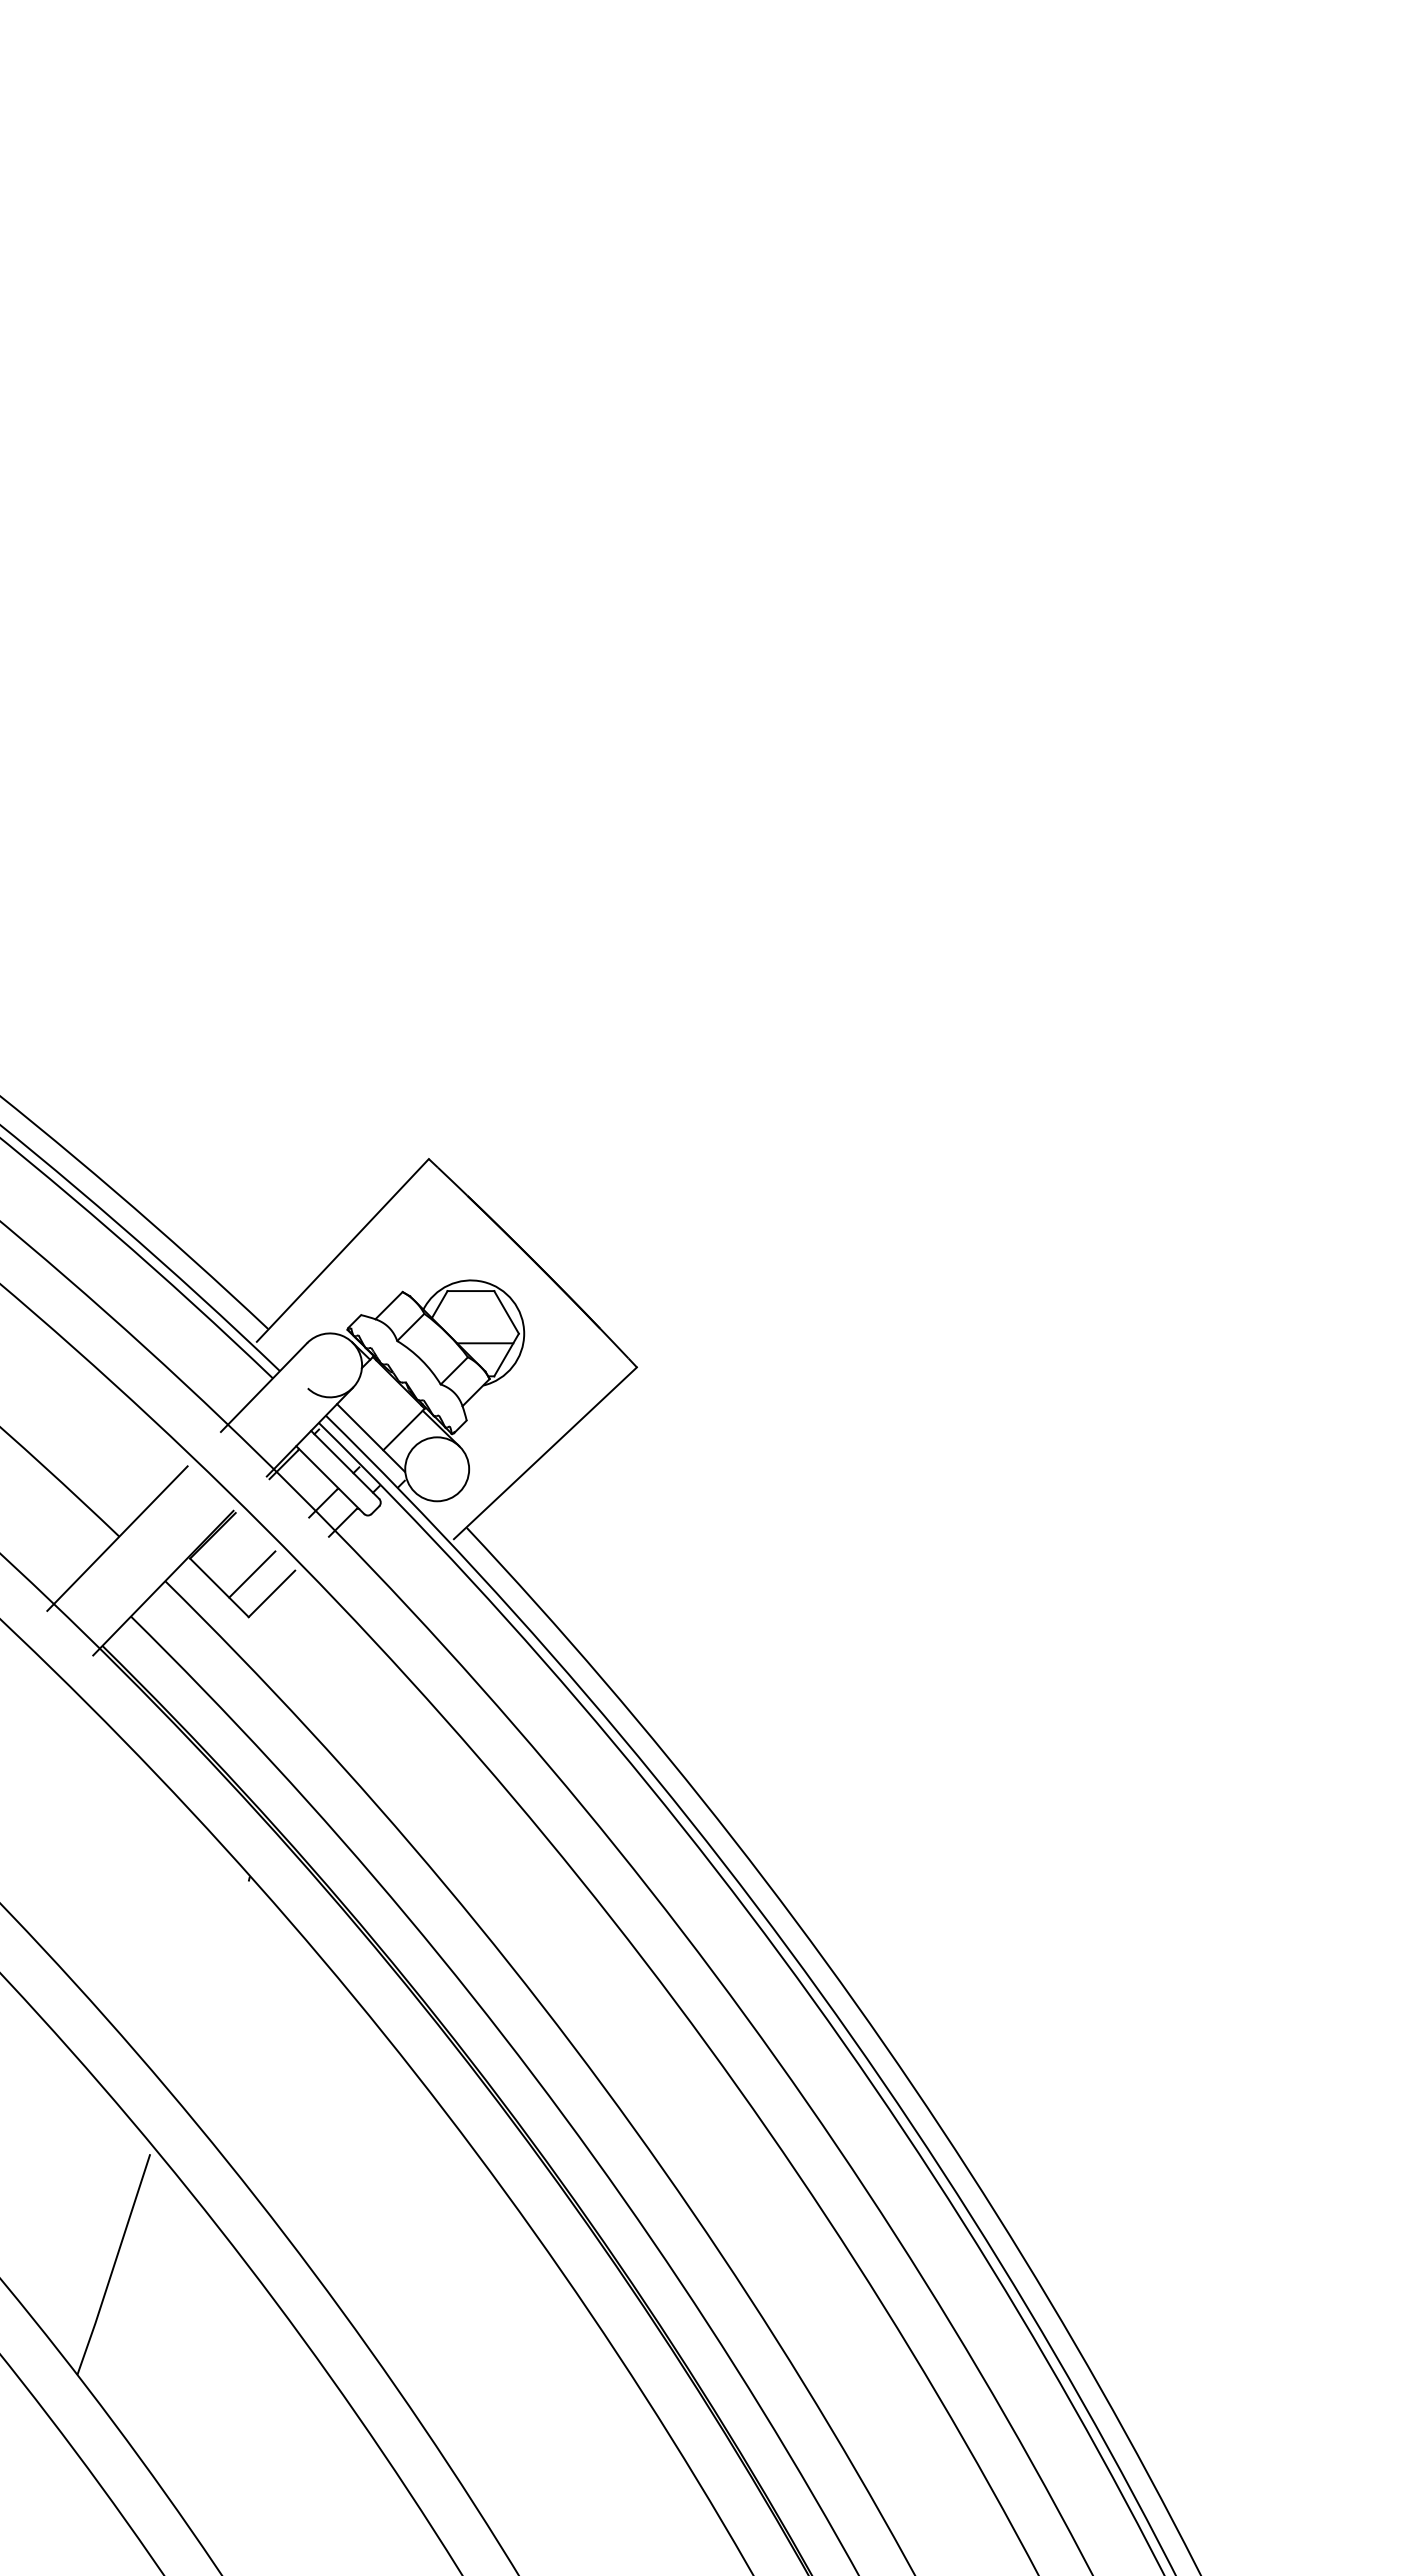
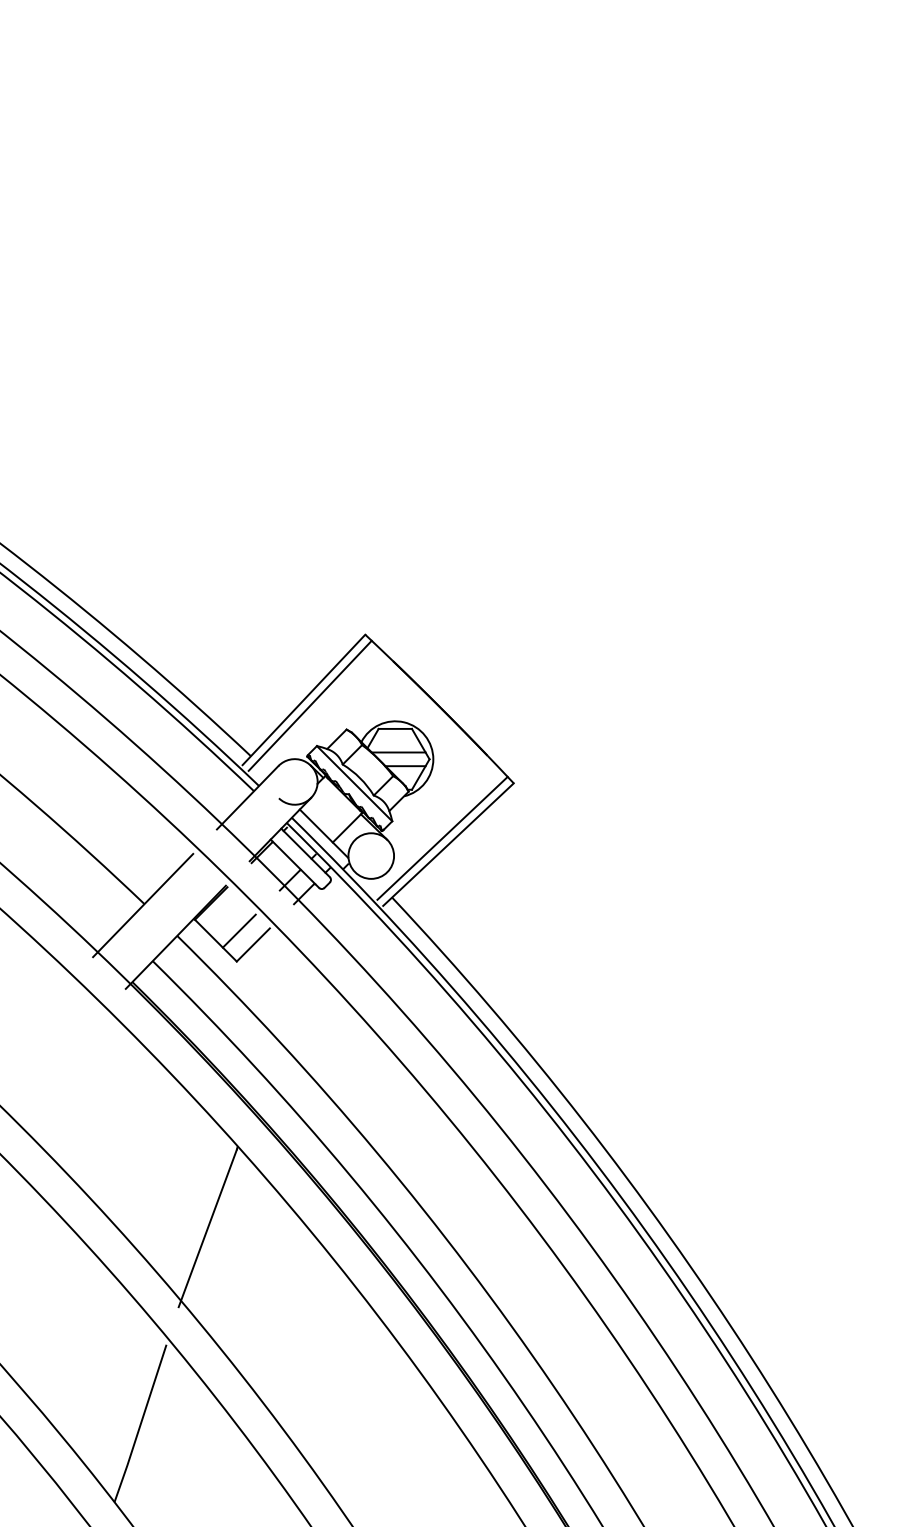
line: (351, 1258) -> (310, 705), added
line: (475, 1324) -> (398, 752), added
line: (413, 1367) -> (354, 783), added
line: (536, 1444) -> (442, 838), added
line: (207, 1990) -> (207, 1227), added

